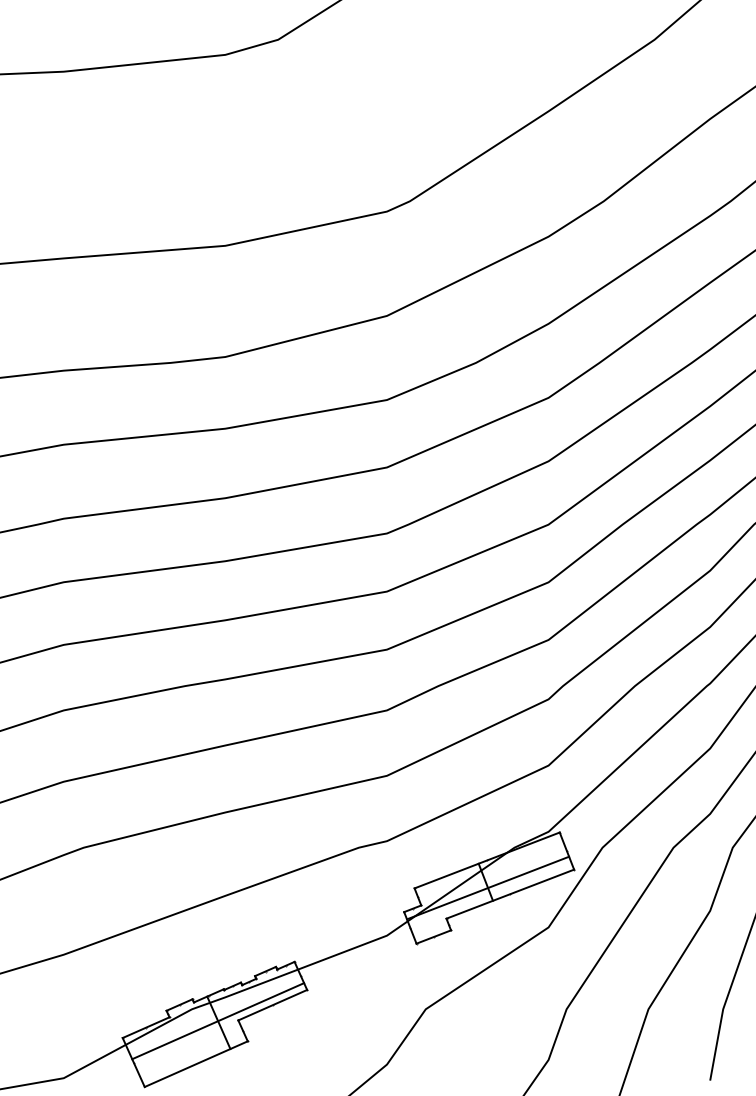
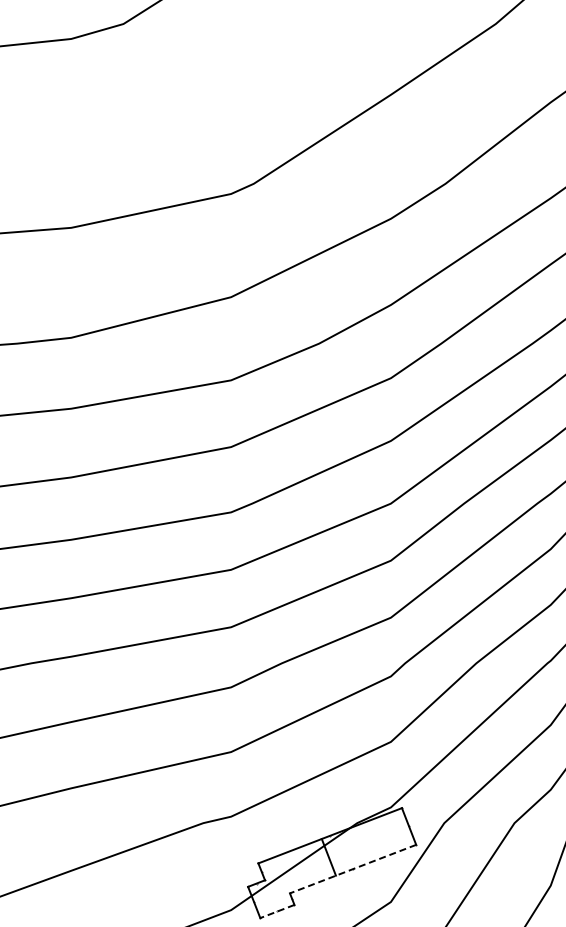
line: (488, 887) -> (331, 862), removed
line: (509, 894) -> (352, 869), solid -> dashed
line: (433, 937) -> (277, 911), solid -> dashed

